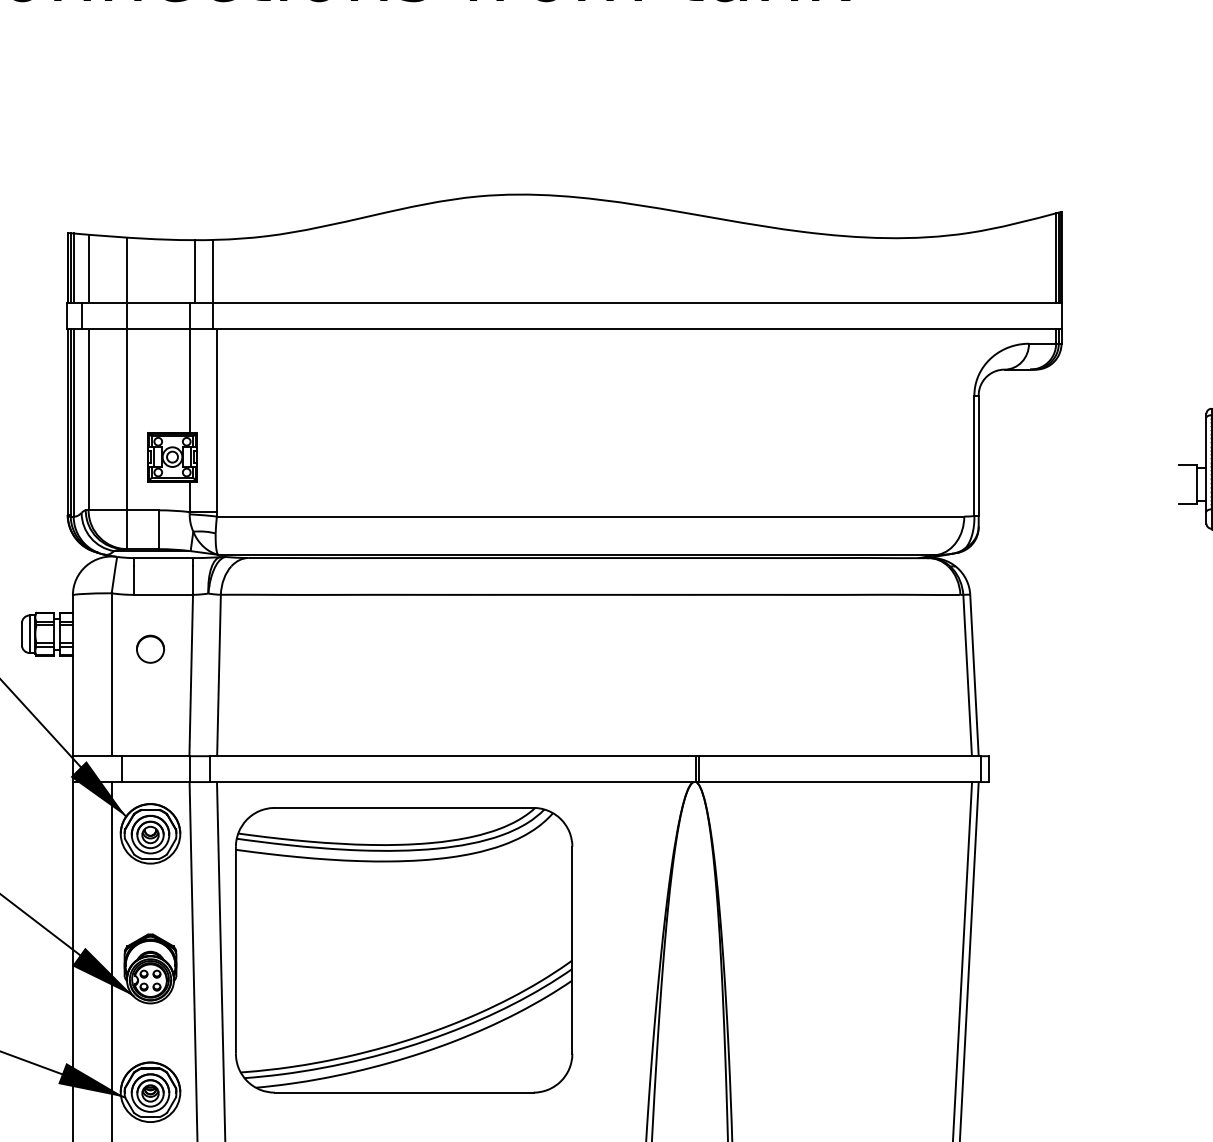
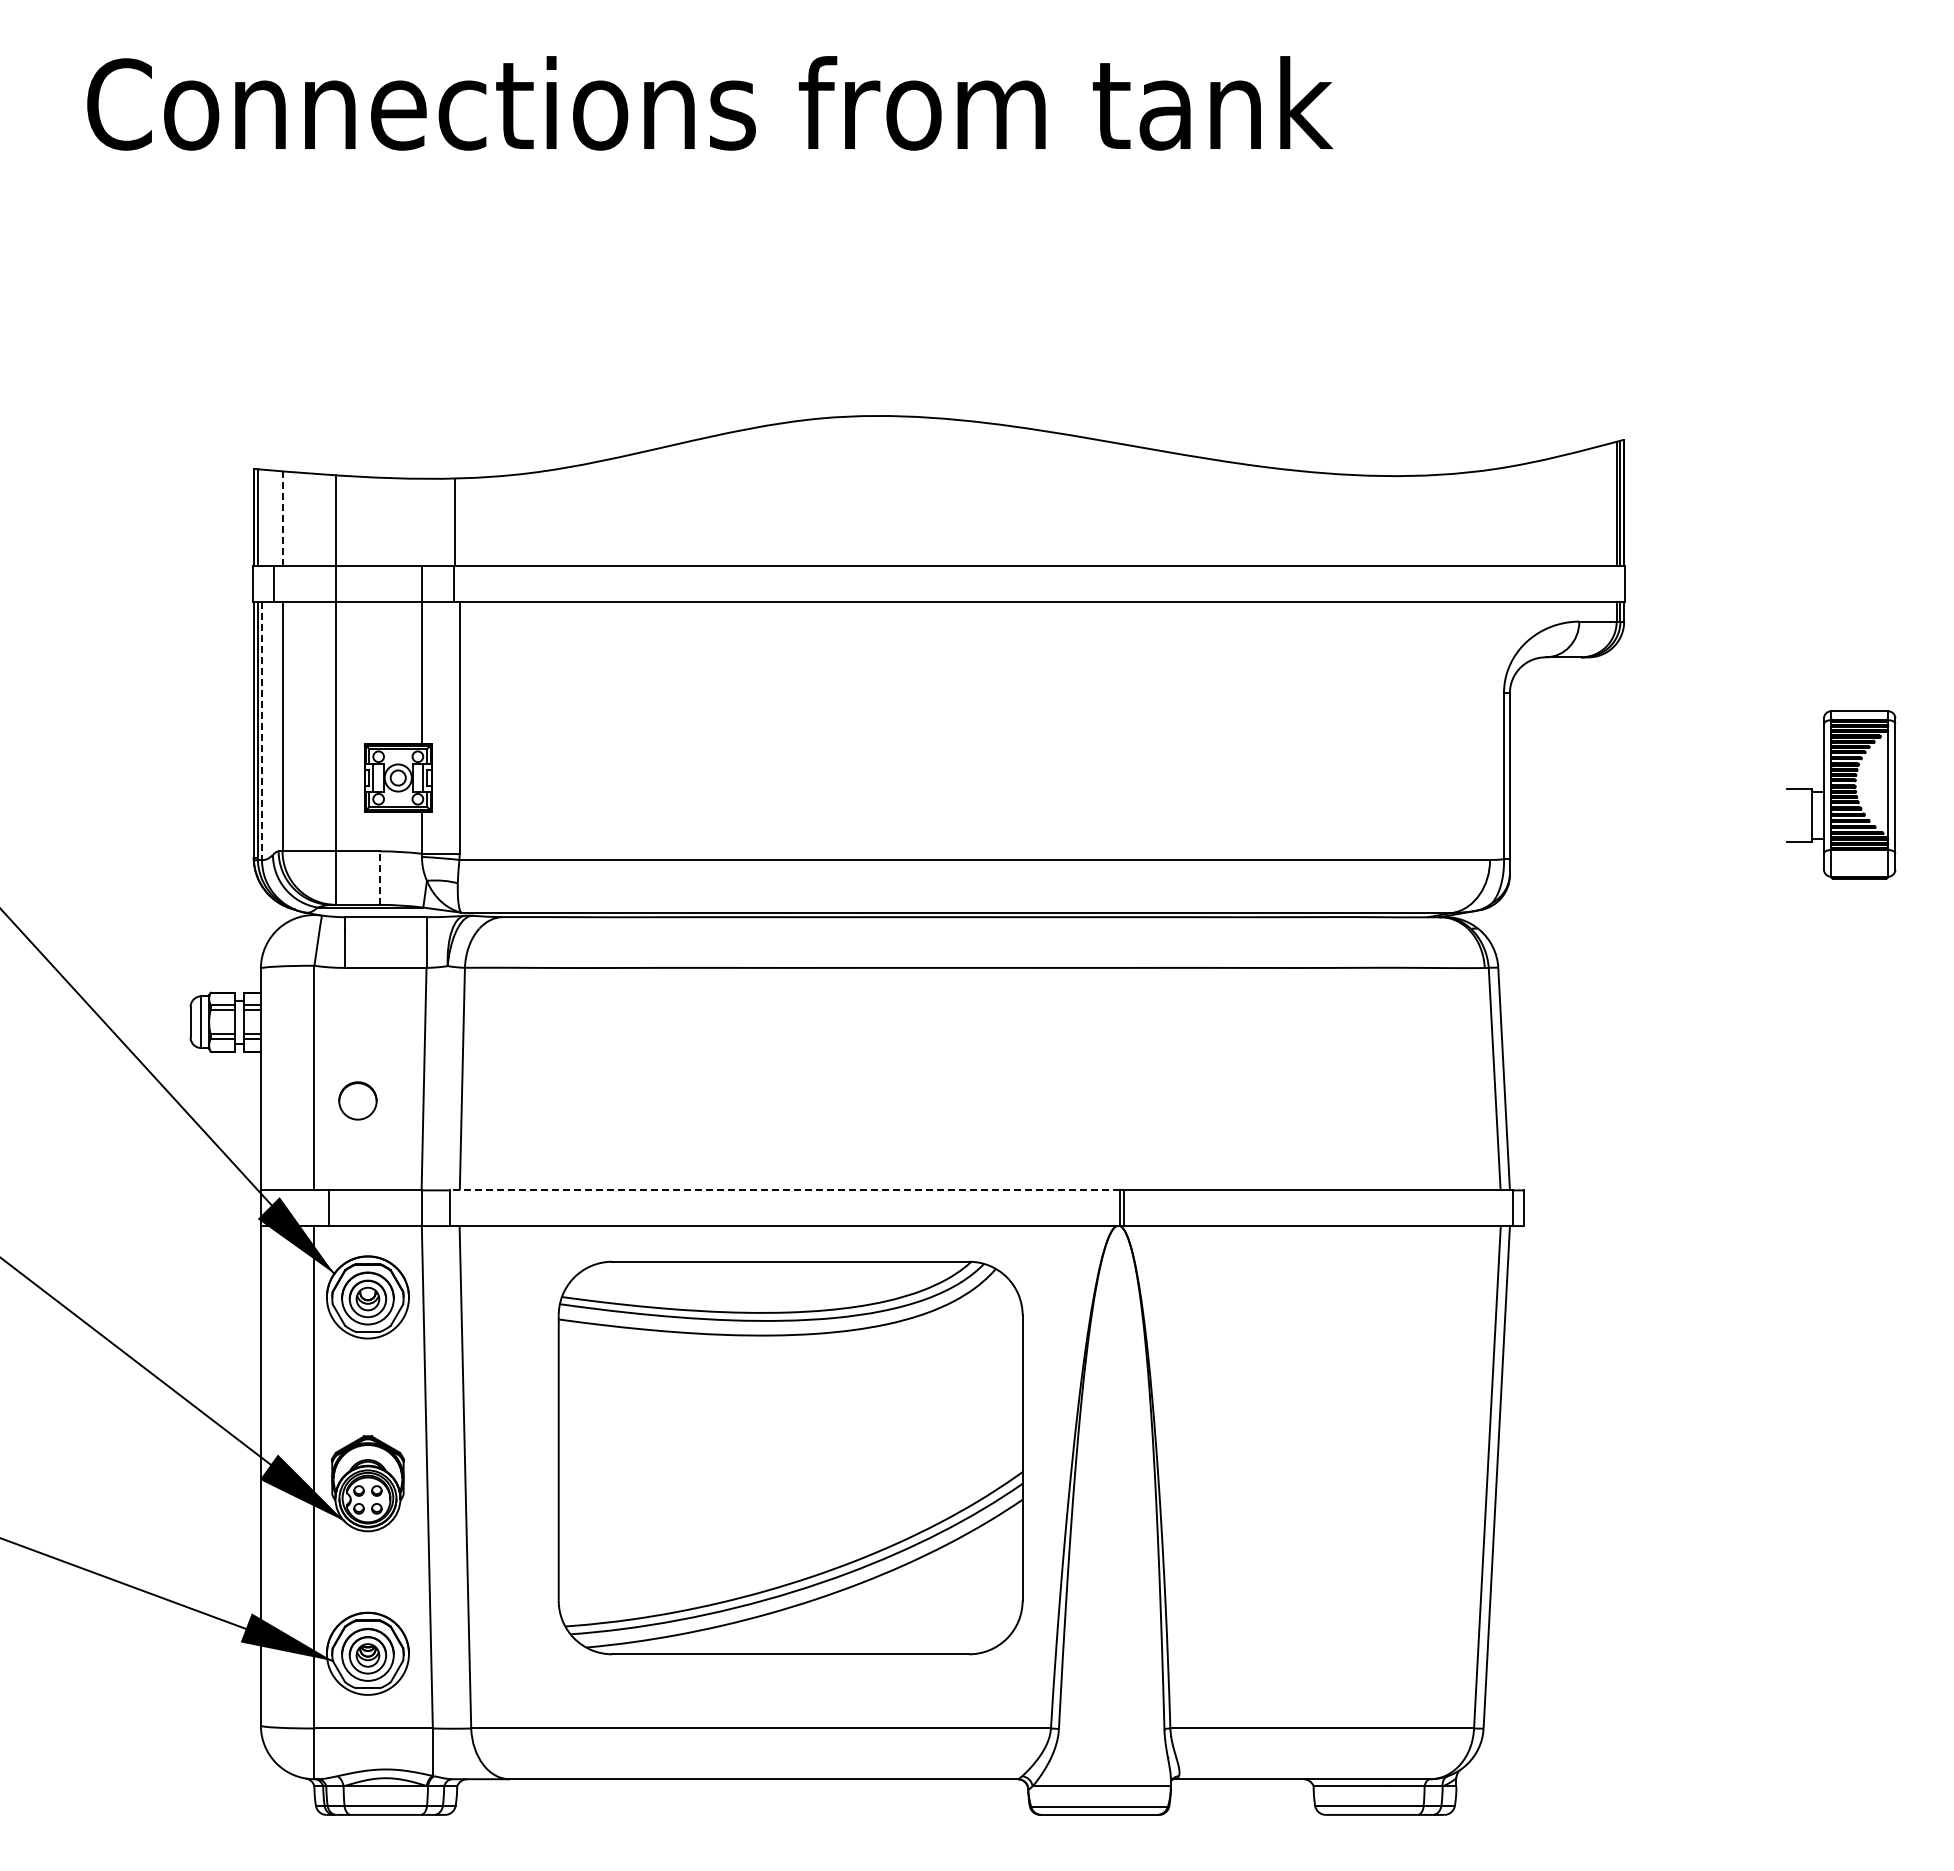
line: (74, 268) -> (262, 517), removed
line: (88, 268) -> (282, 518), solid -> dashed
line: (195, 271) -> (429, 521), removed
line: (74, 423) -> (262, 731), solid -> dashed
line: (158, 530) -> (379, 878), solid -> dashed
part: (150, 648) -> (357, 1100), moved
line: (452, 756) -> (784, 1190), solid -> dashed
part: (404, 949) -> (790, 1457), moved

